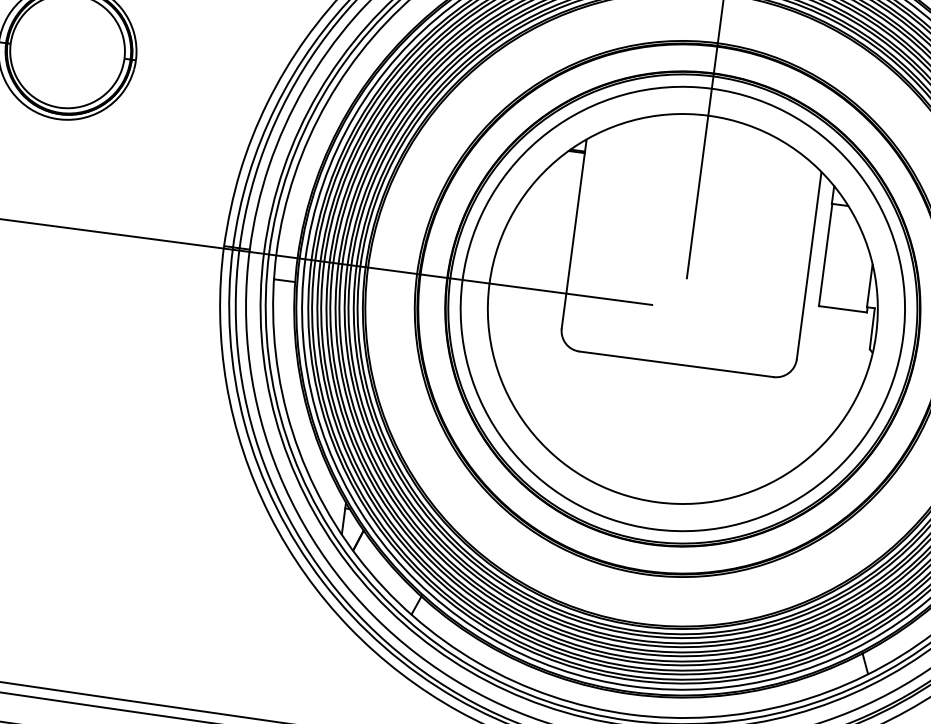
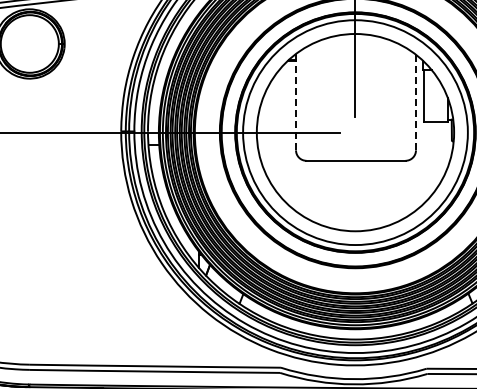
line: (575, 234) -> (296, 102), solid -> dashed
line: (808, 265) -> (415, 102), solid -> dashed

